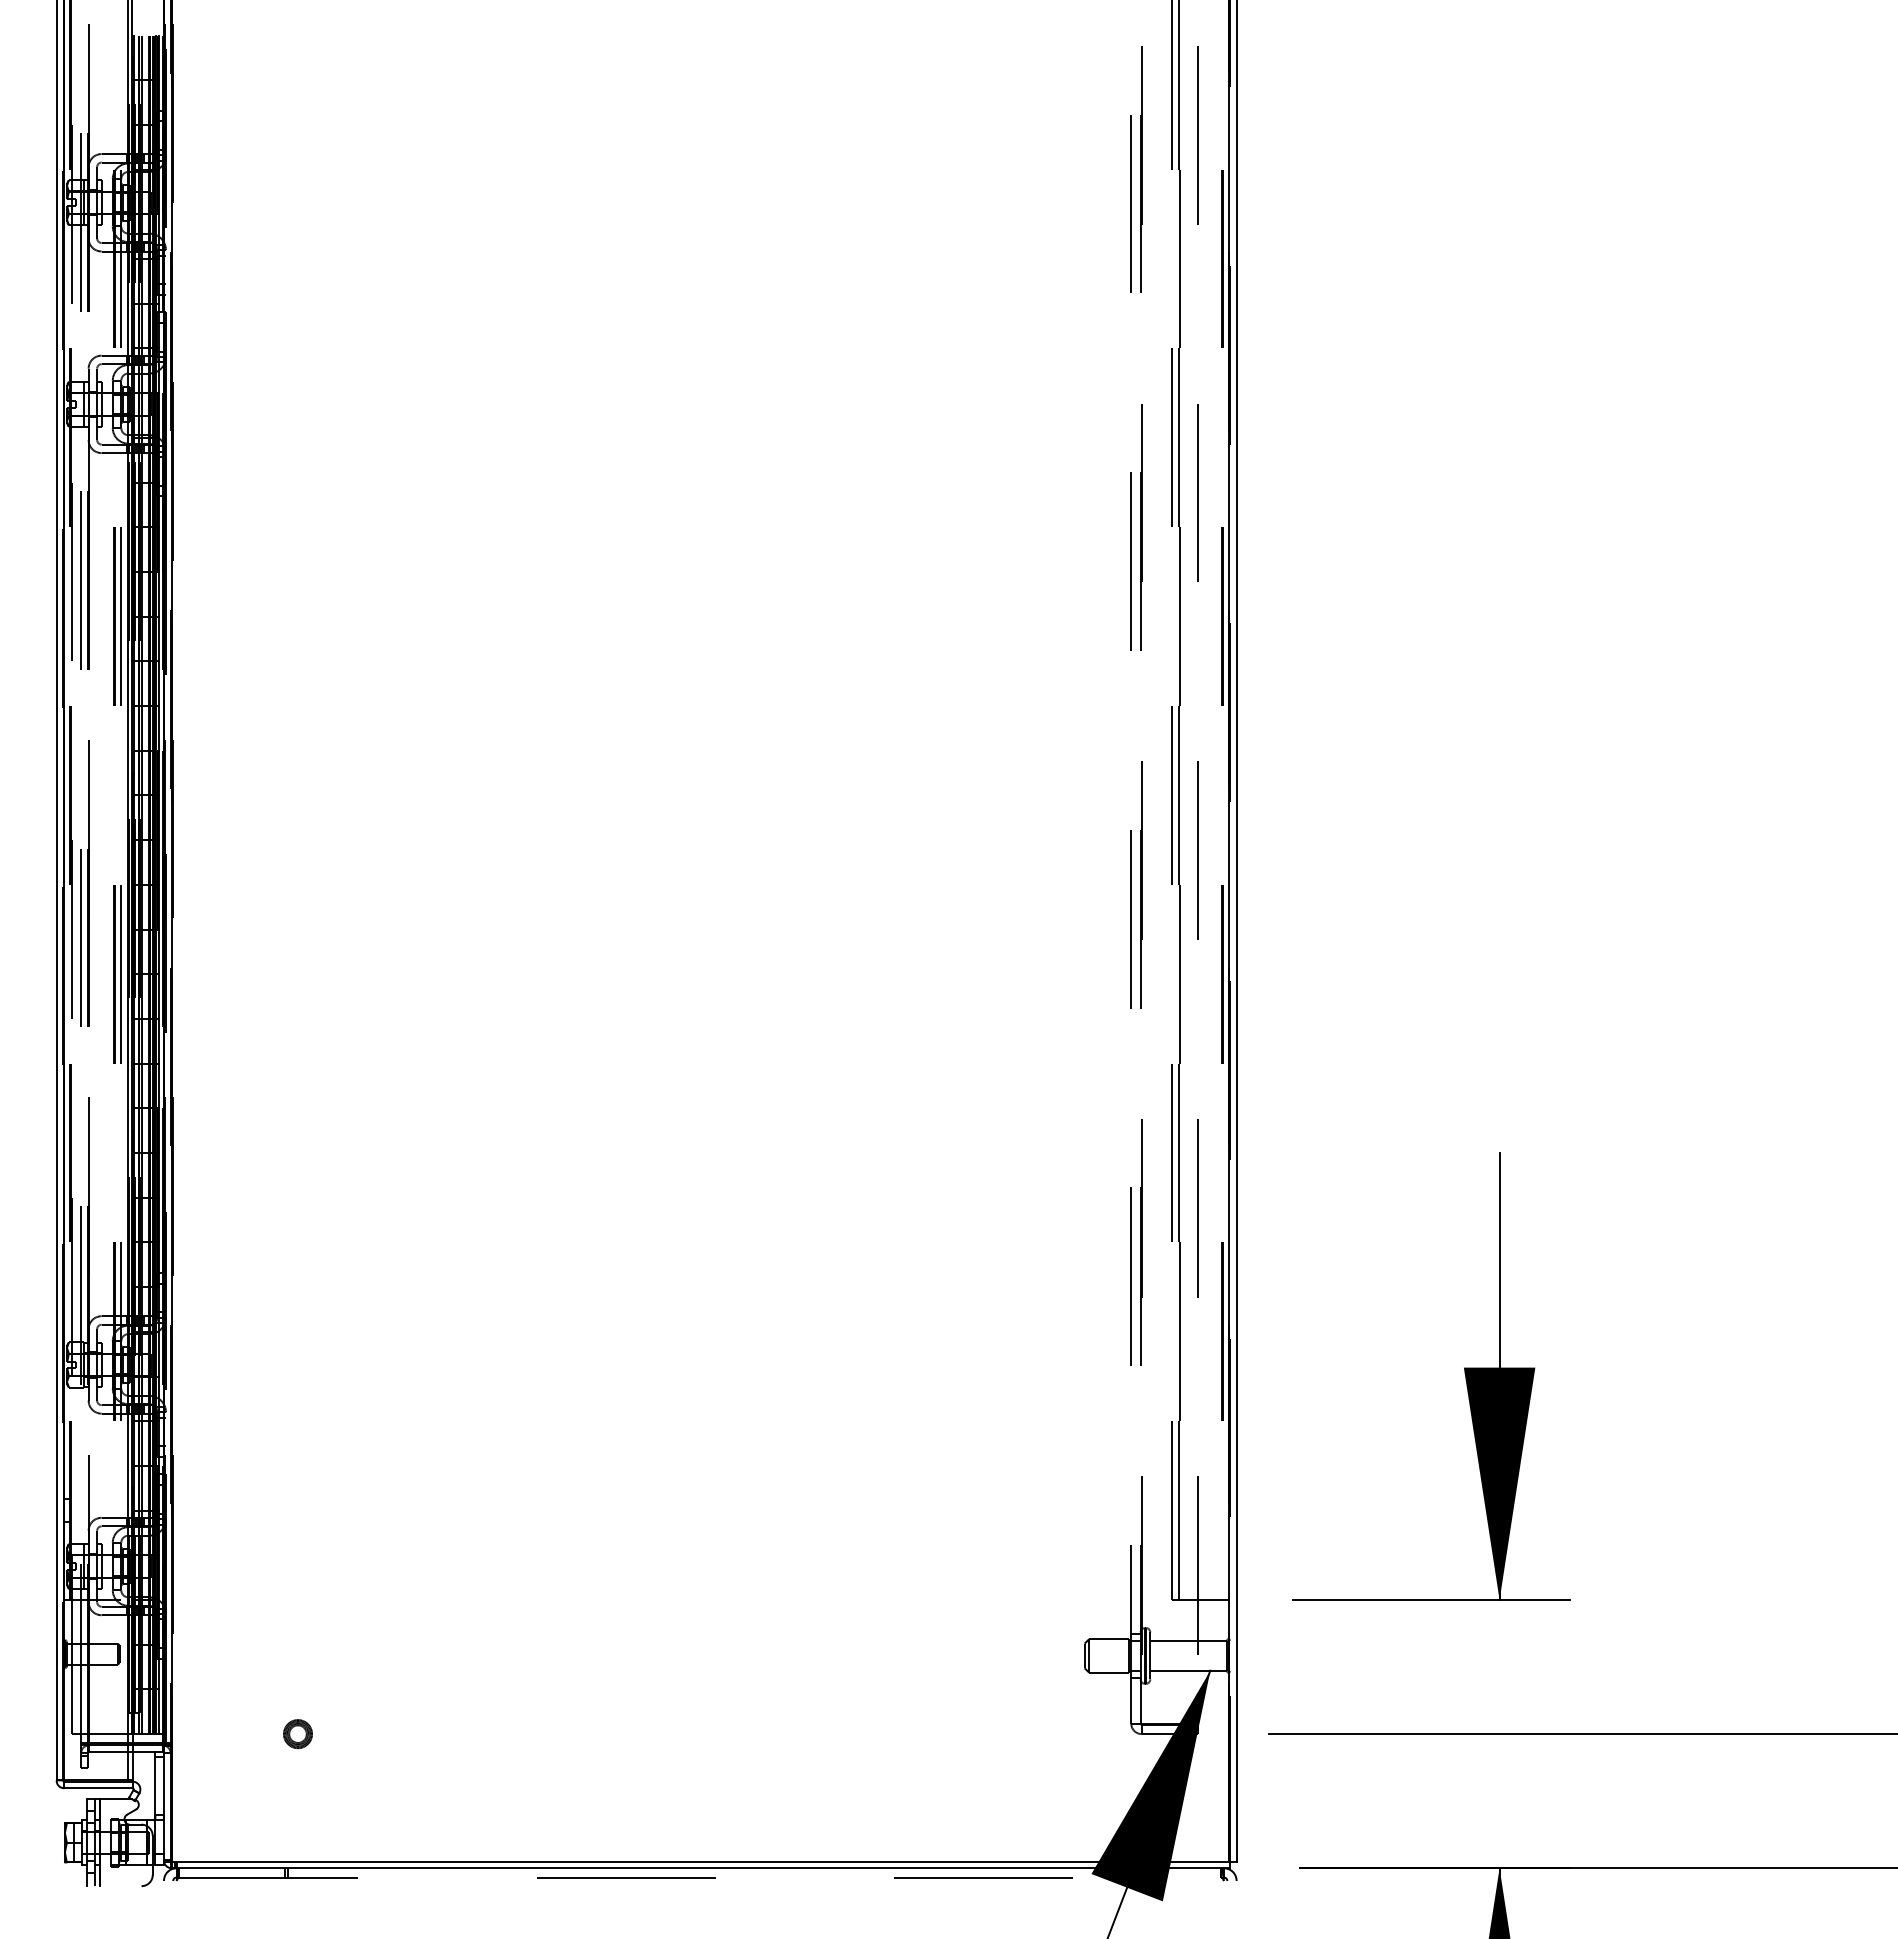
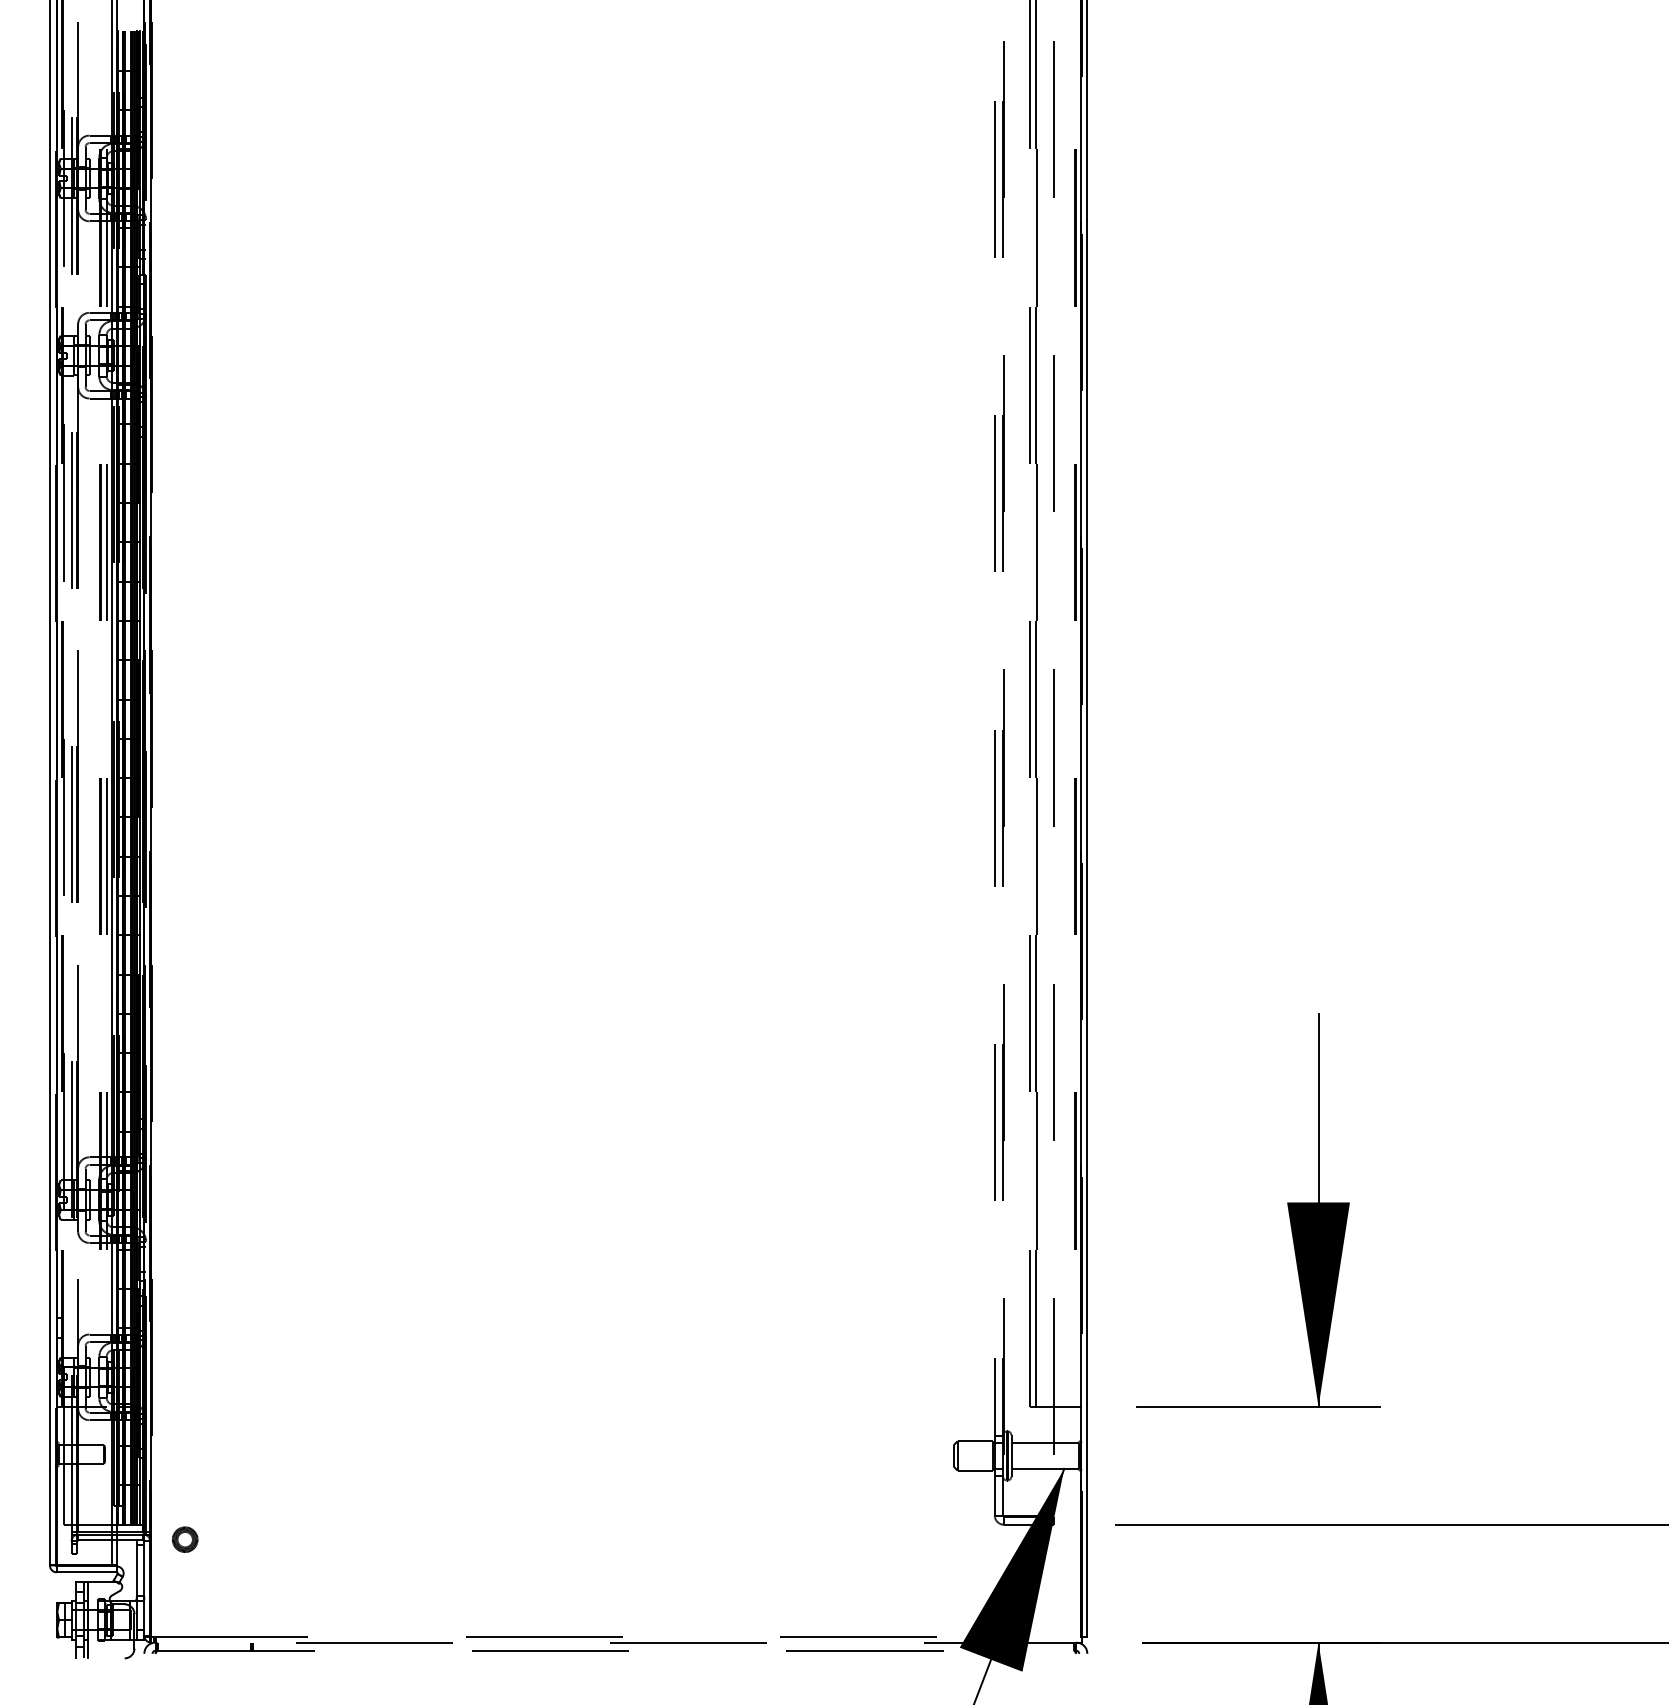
part: (298, 1733) -> (185, 1539), moved
line: (699, 1861) -> (615, 1636), solid -> dashed
line: (699, 1868) -> (615, 1642), solid -> dashed

